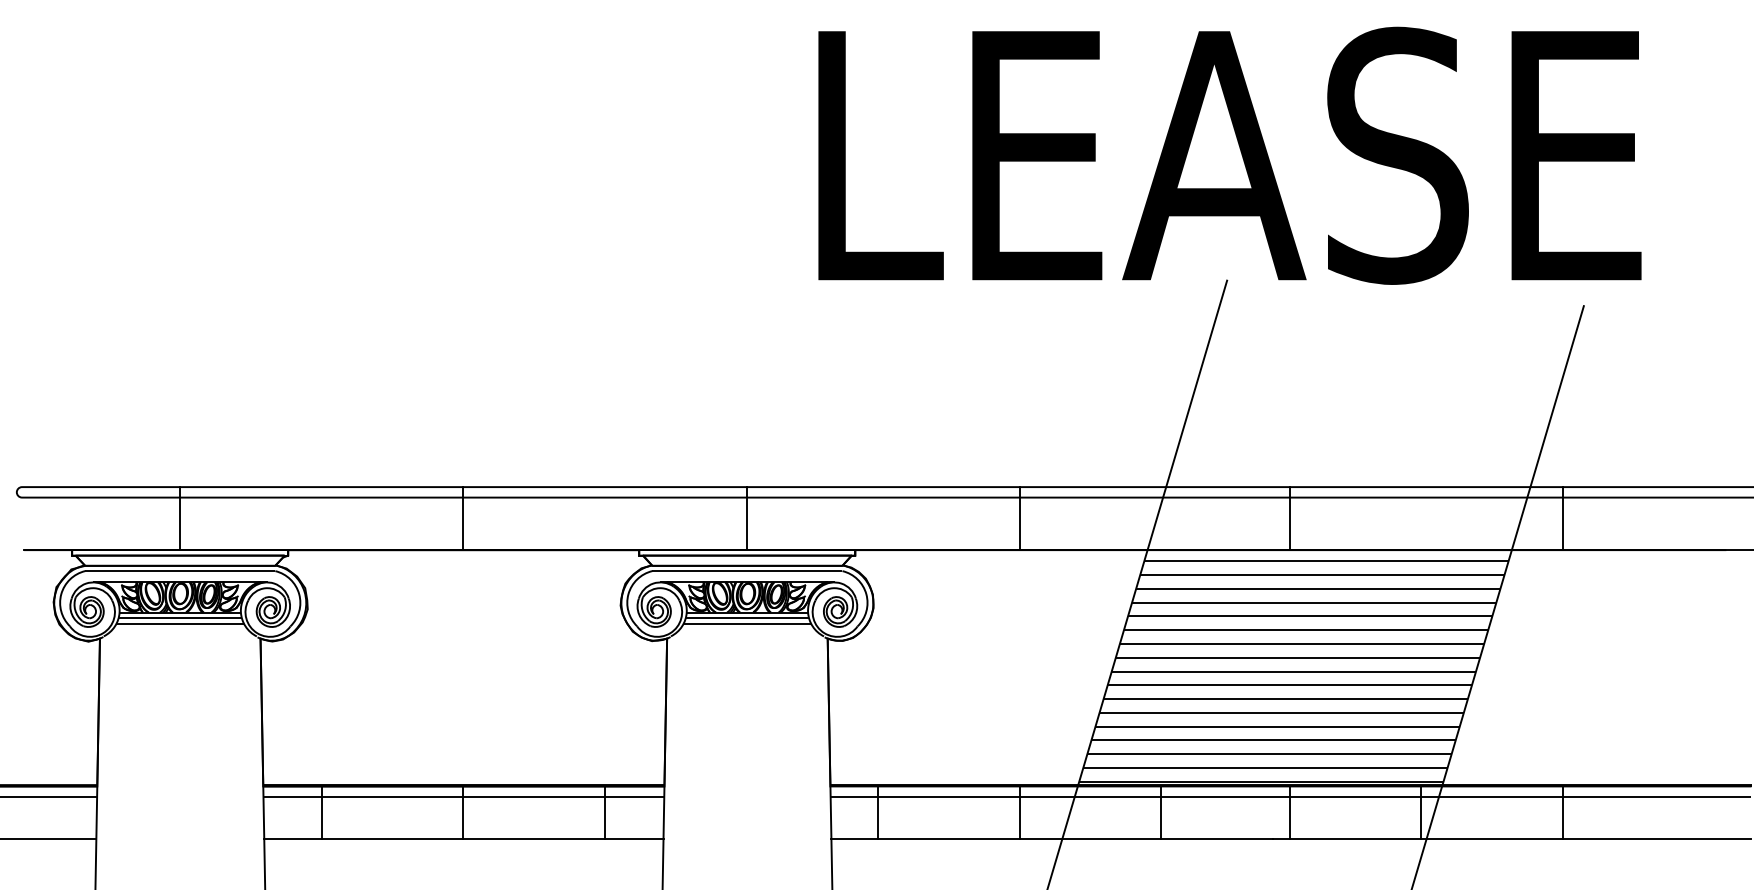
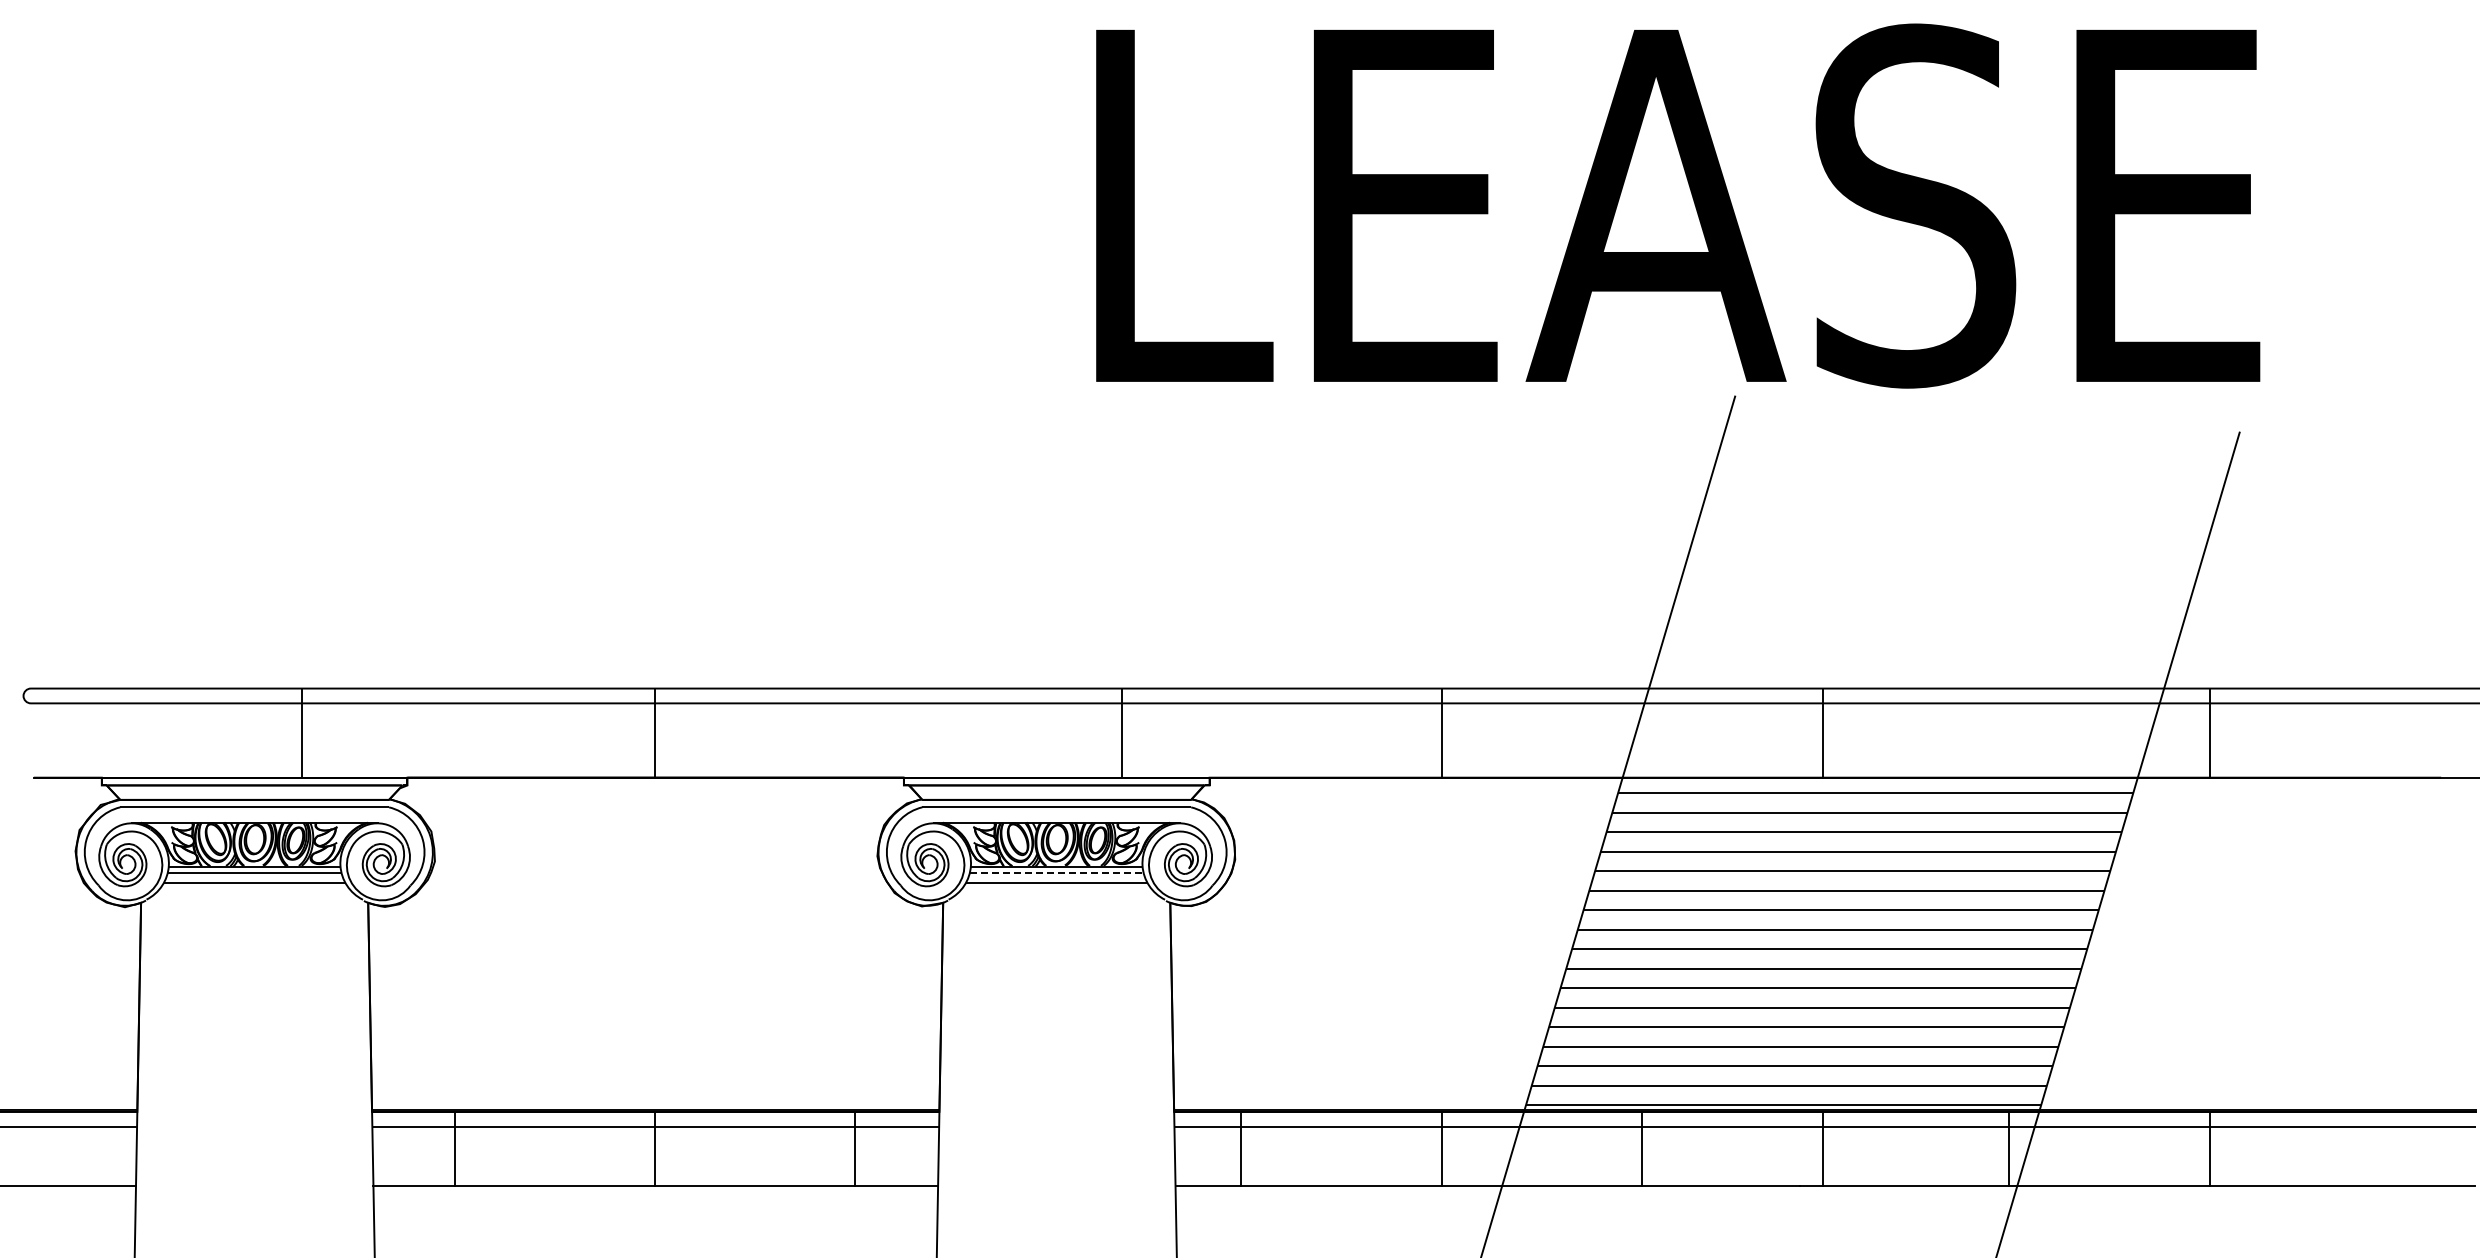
text: (1230, 155) -> (1678, 205), moved
line: (180, 518) -> (301, 732), moved
line: (746, 518) -> (1122, 732), moved
line: (747, 617) -> (1056, 873), solid -> dashed

